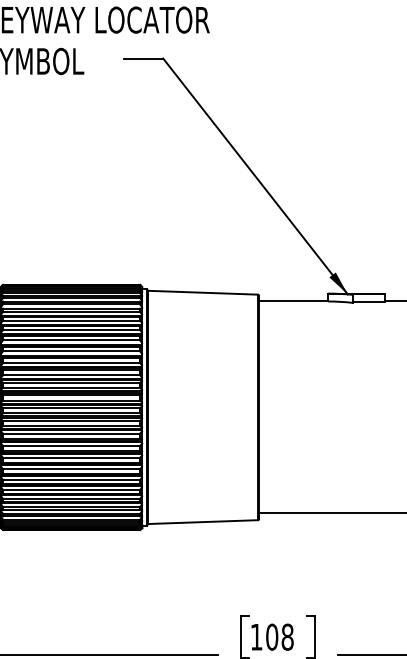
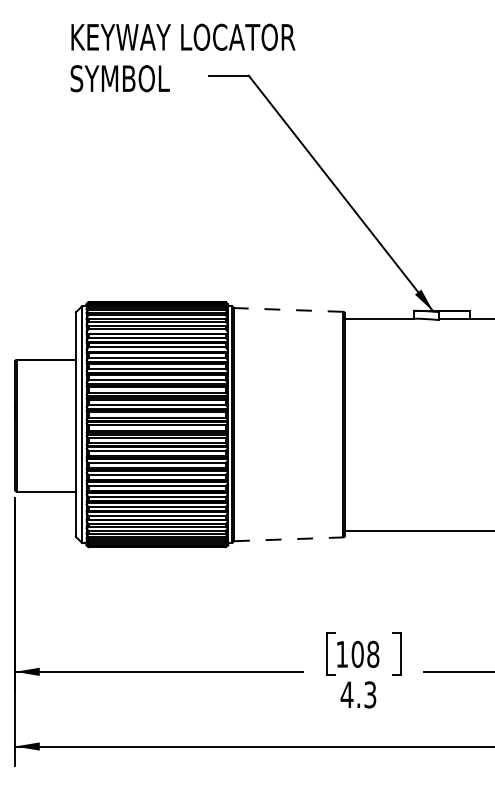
line: (202, 292) -> (288, 309), solid -> dashed
line: (202, 522) -> (288, 539), solid -> dashed

